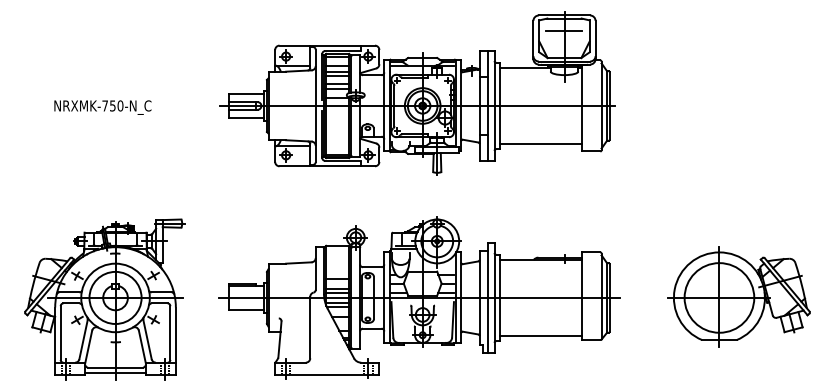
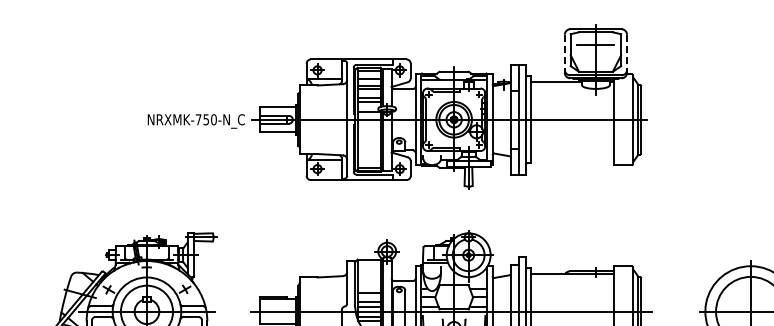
line: (533, 40) -> (564, 54), solid -> dashed
line: (595, 40) -> (626, 54), solid -> dashed
text: (102, 107) -> (195, 121), moved
line: (540, 143) -> (571, 157), removed

